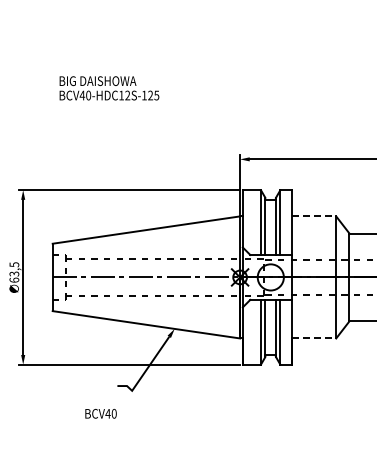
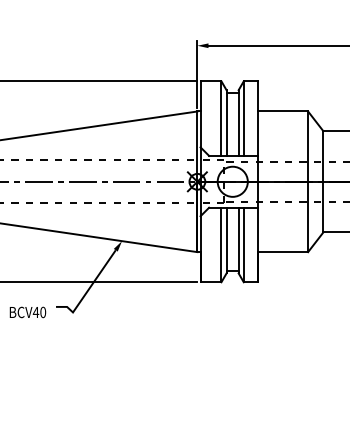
line: (314, 216) -> (283, 111), dashed -> solid
line: (314, 338) -> (283, 252), dashed -> solid
text: (100, 413) -> (27, 312), moved

